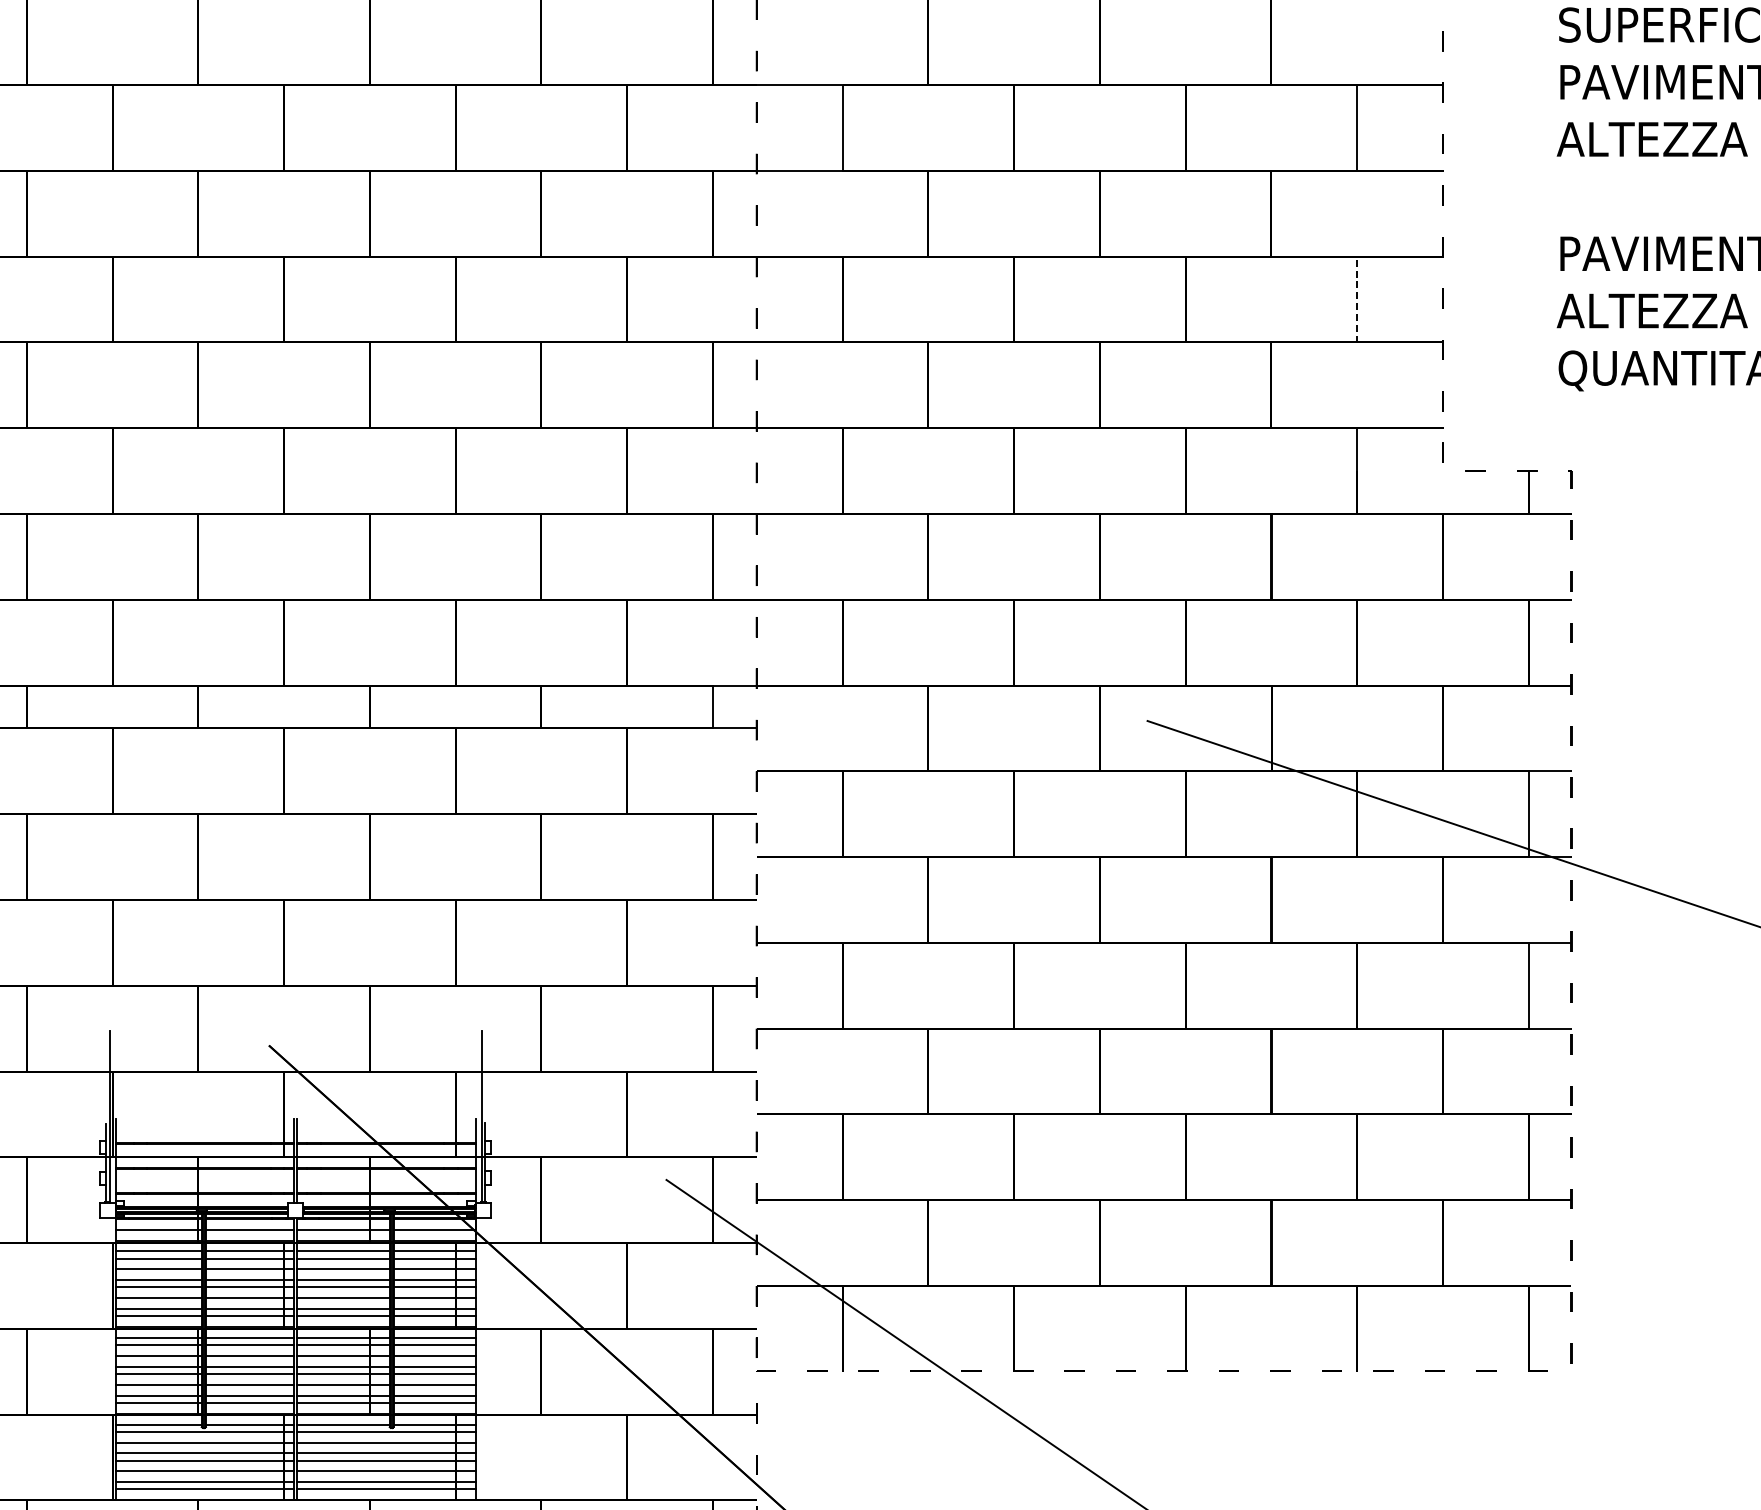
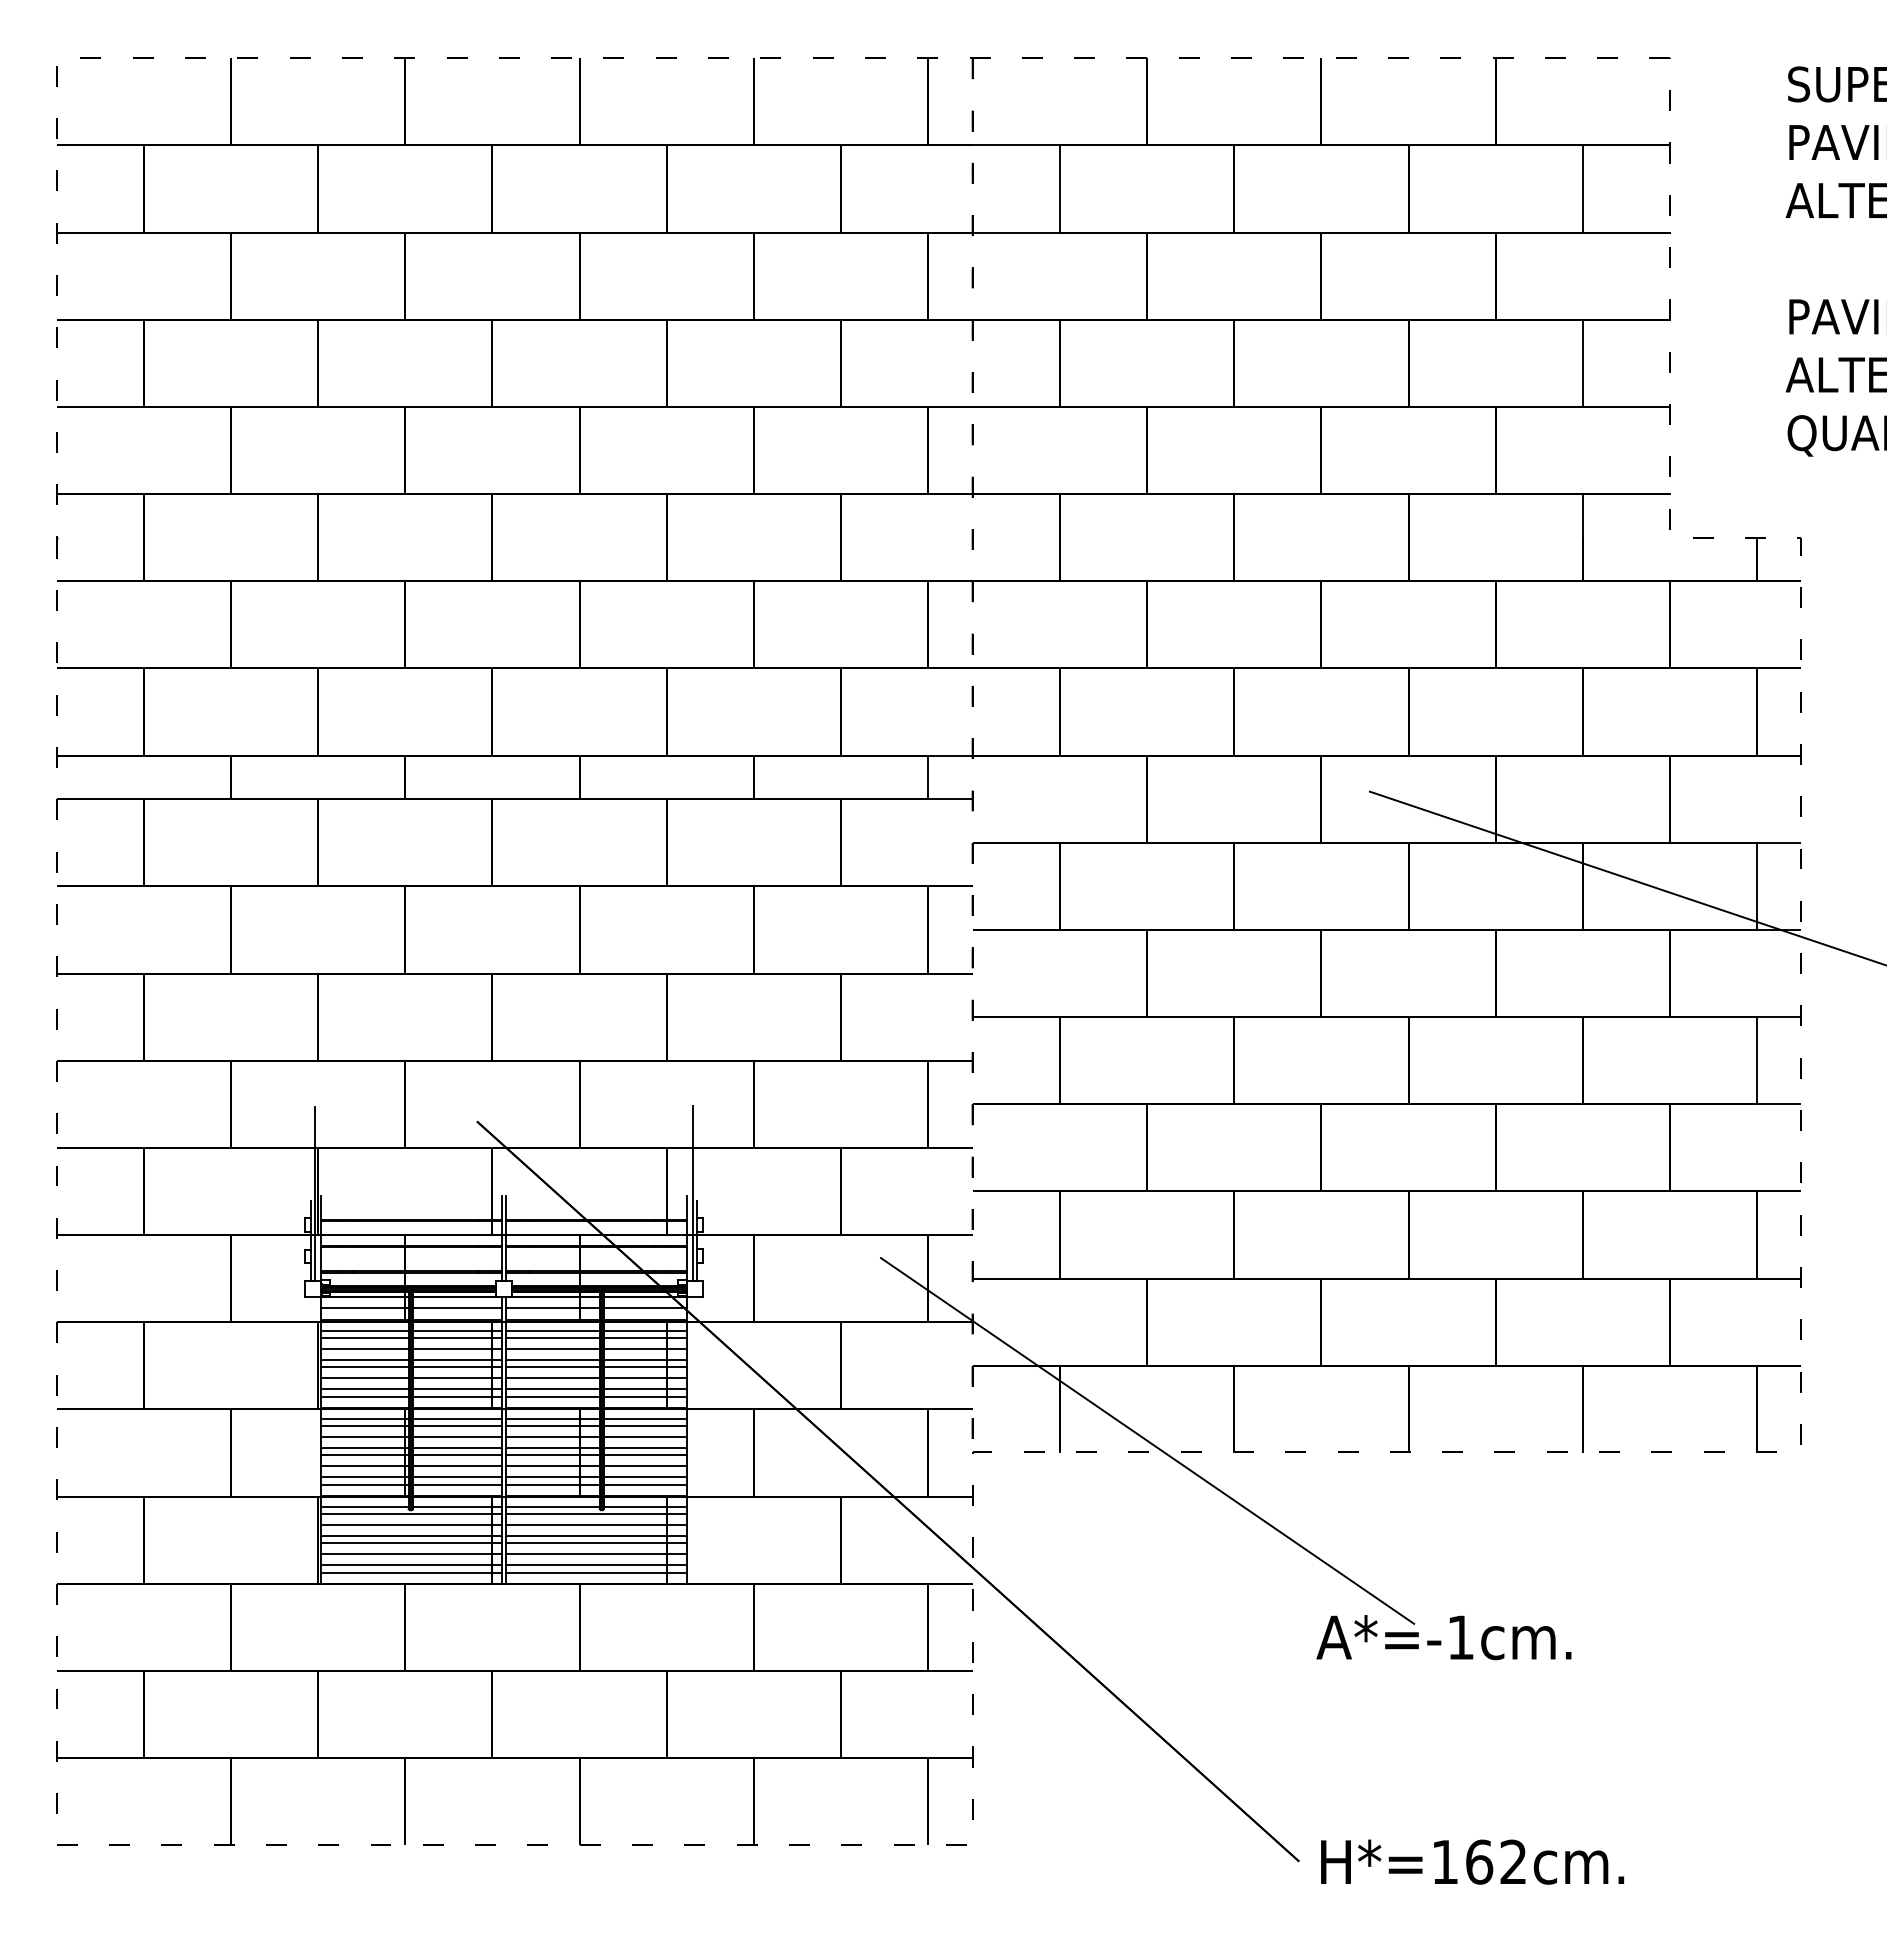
line: (1356, 299) -> (1582, 363), dashed -> solid

